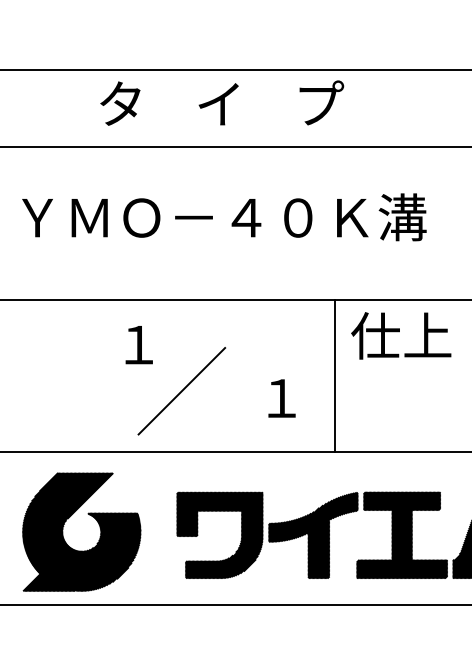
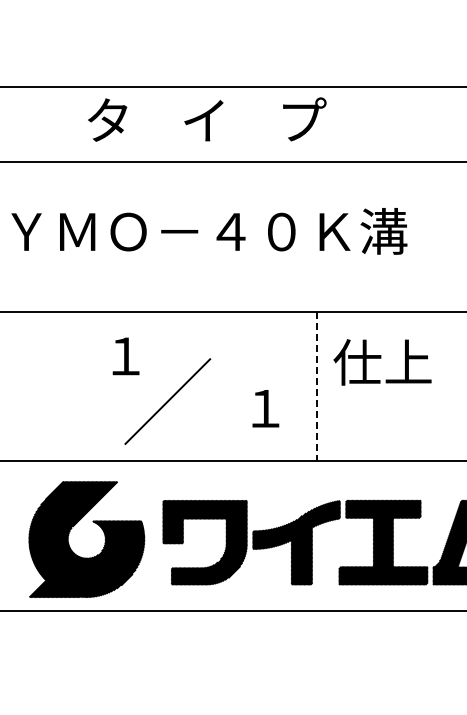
text: (401, 335) -> (382, 362), moved
line: (334, 375) -> (317, 386), solid -> dashed
part: (64, 528) -> (69, 535), moved

